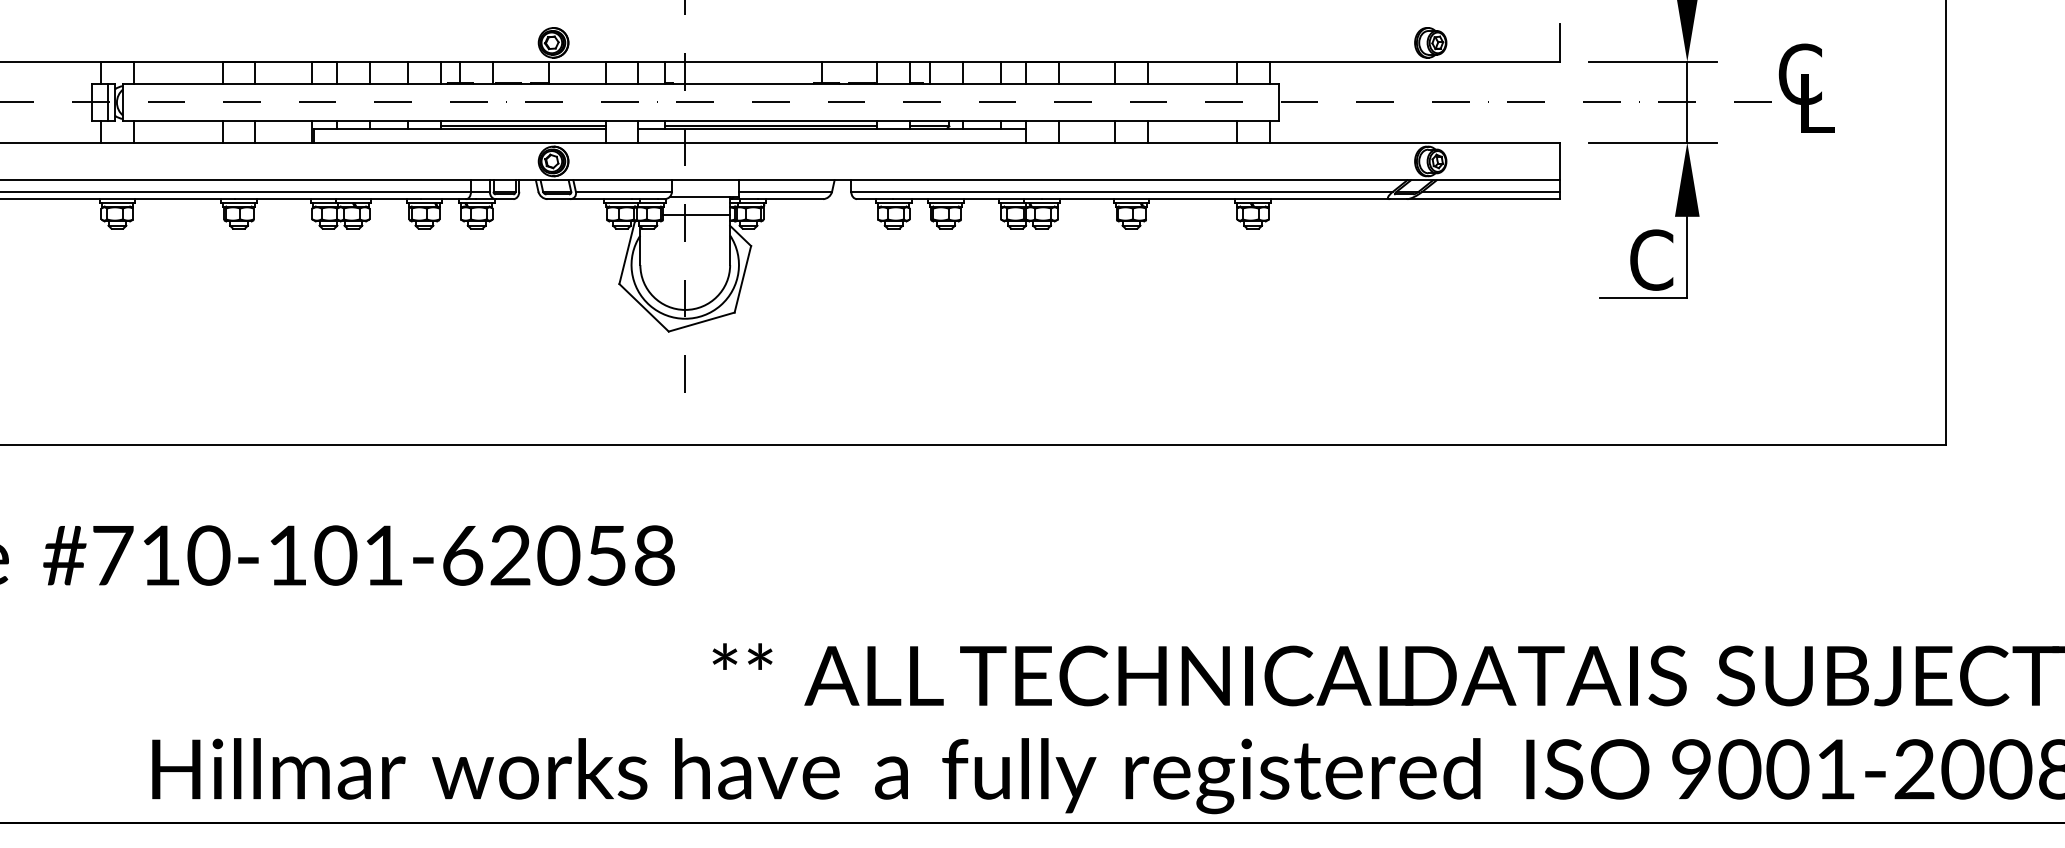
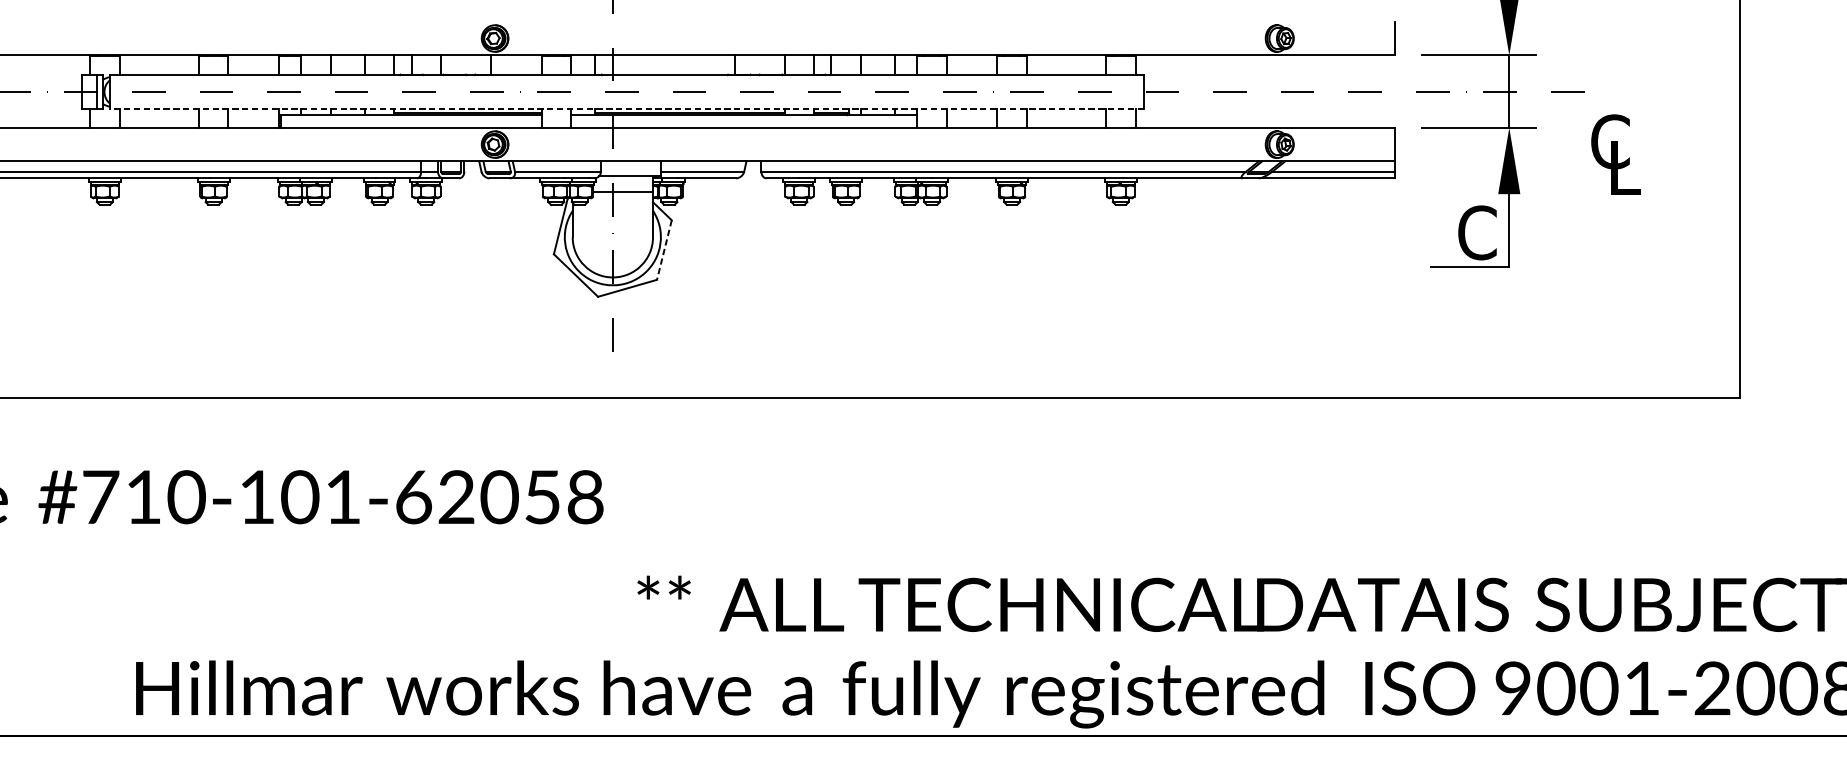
text: (1806, 87) -> (1615, 153), moved
line: (701, 121) -> (627, 108), solid -> dashed
line: (742, 279) -> (664, 250), solid -> dashed

